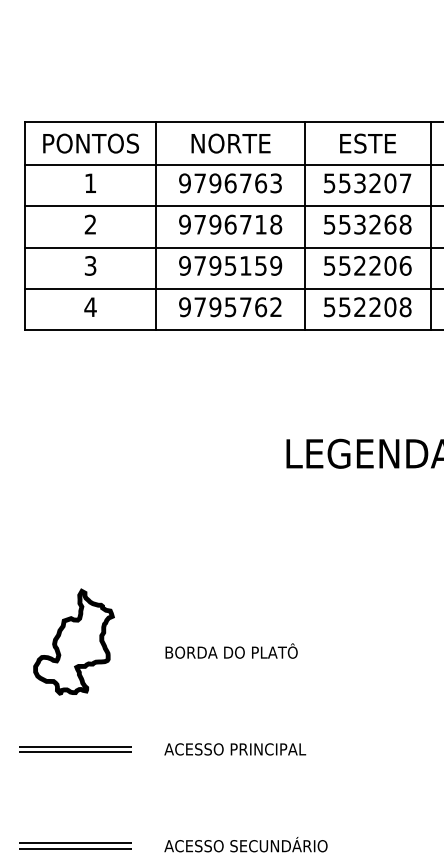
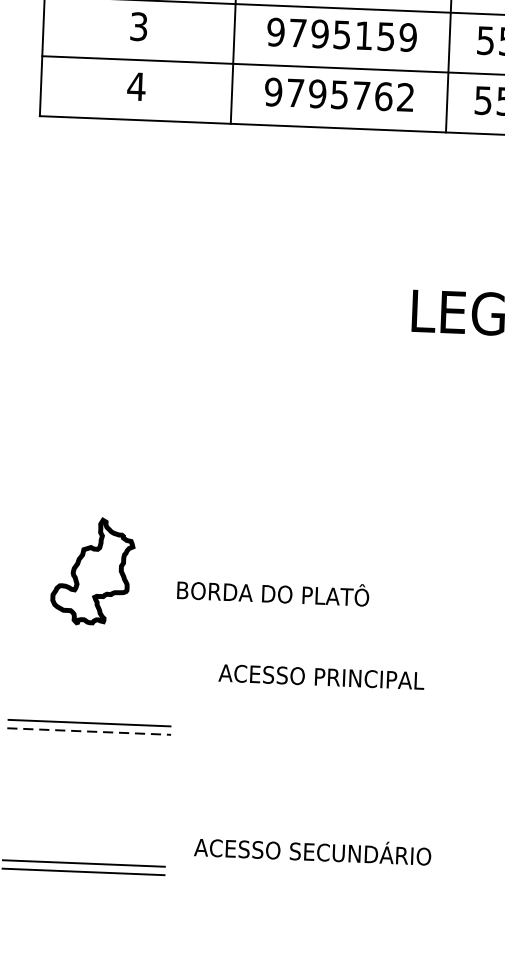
part: (73, 641) -> (92, 570), size x0.7
text: (231, 650) -> (273, 590), moved
text: (235, 749) -> (321, 677), moved
line: (76, 752) -> (90, 731), solid -> dashed
text: (245, 844) -> (312, 849), moved

